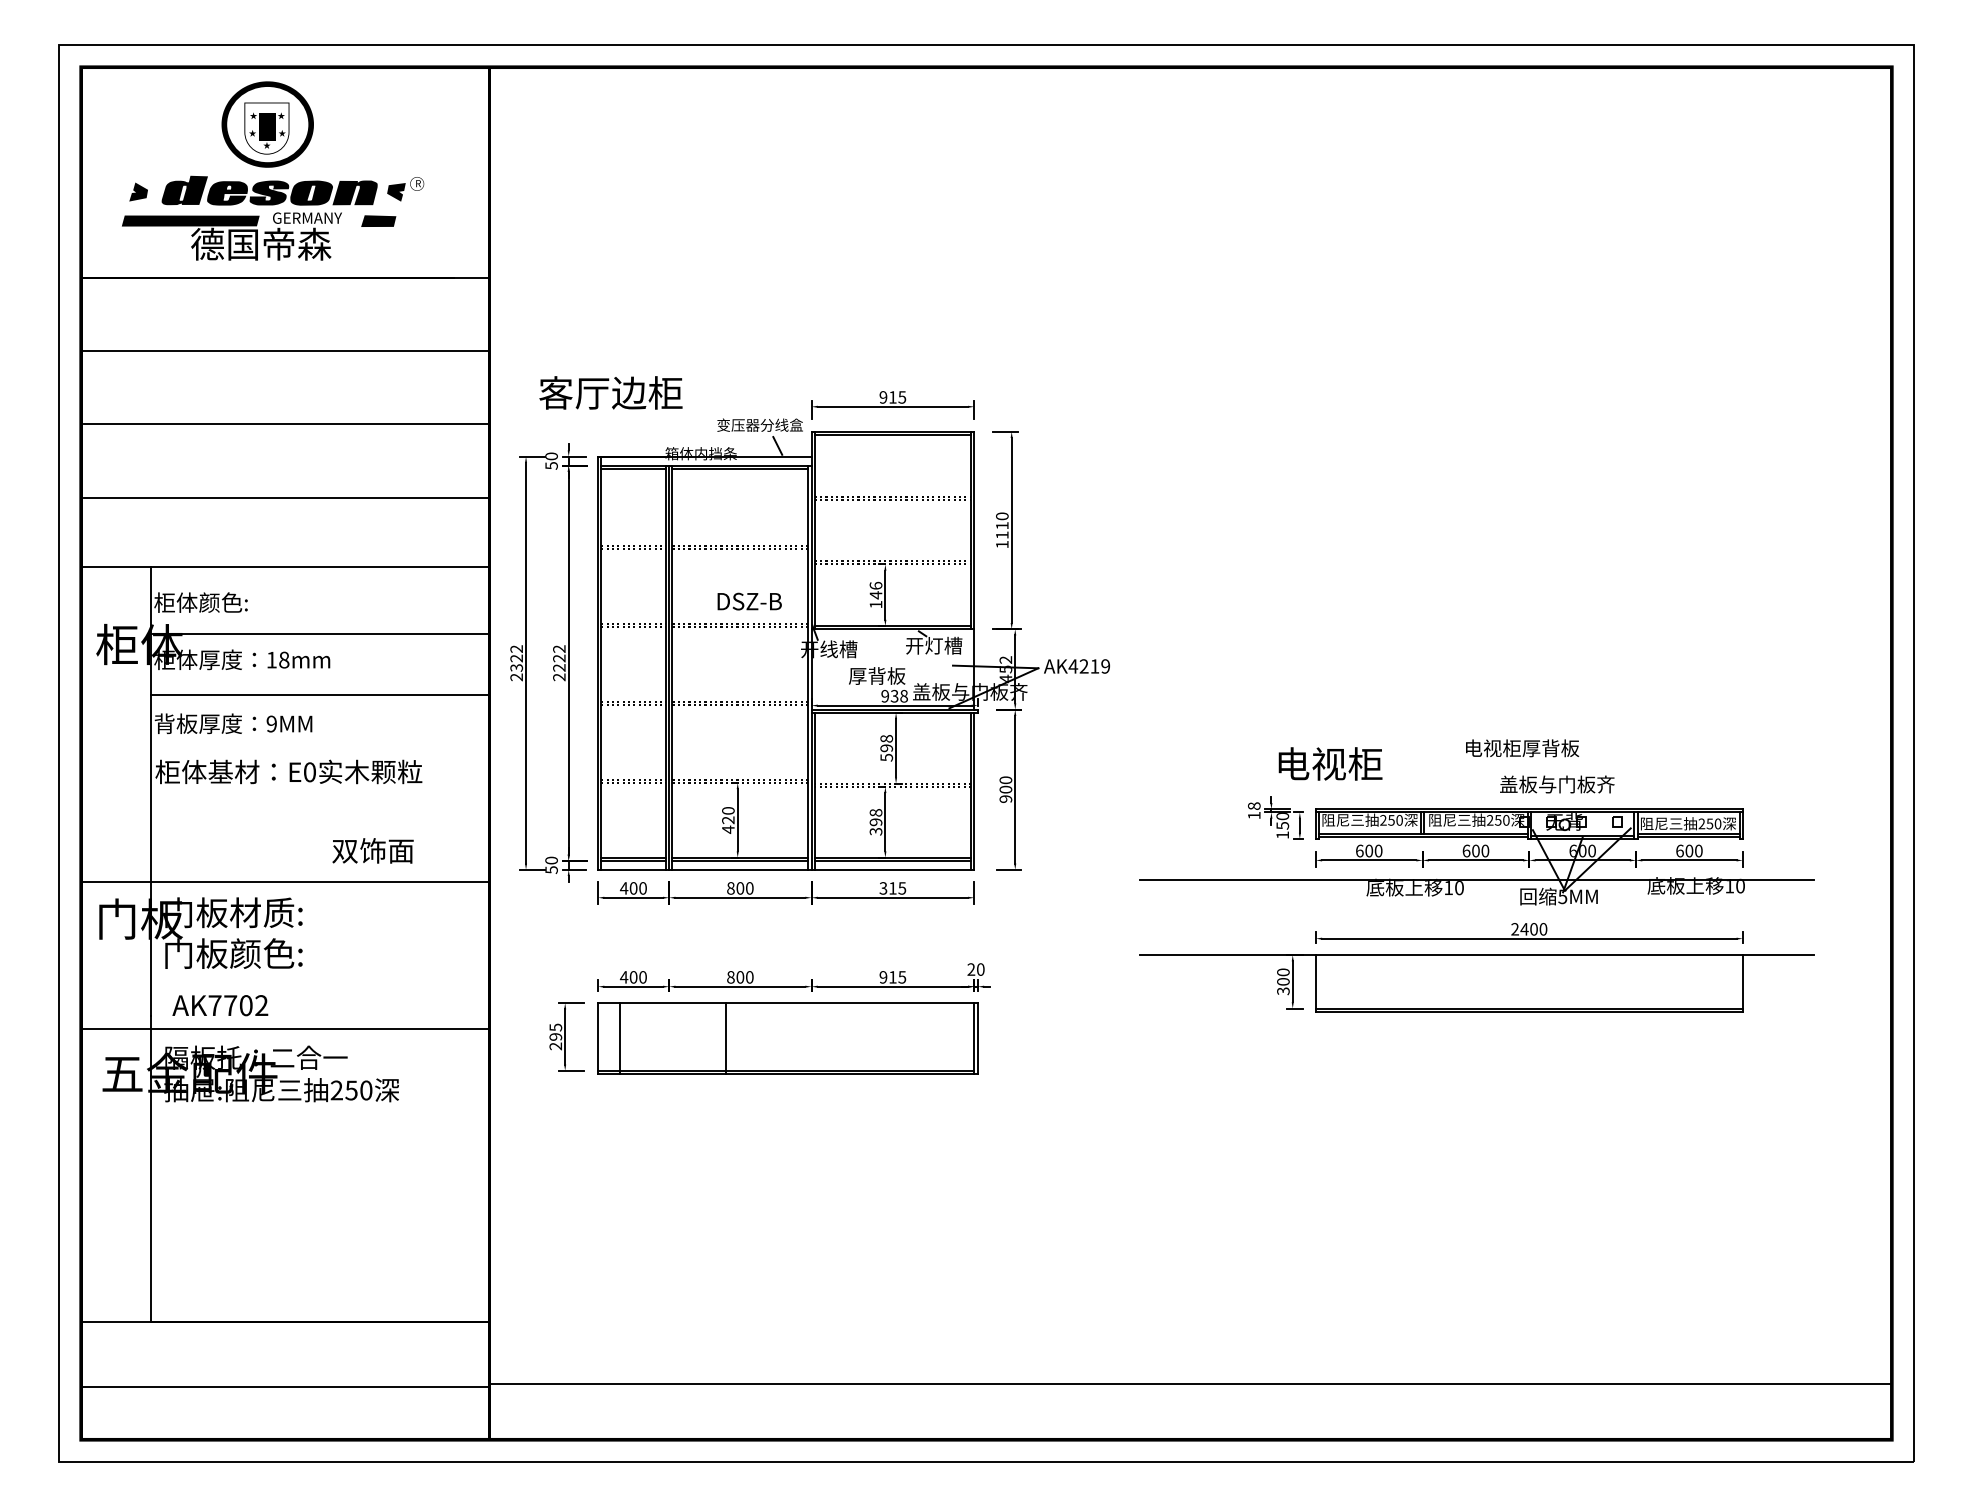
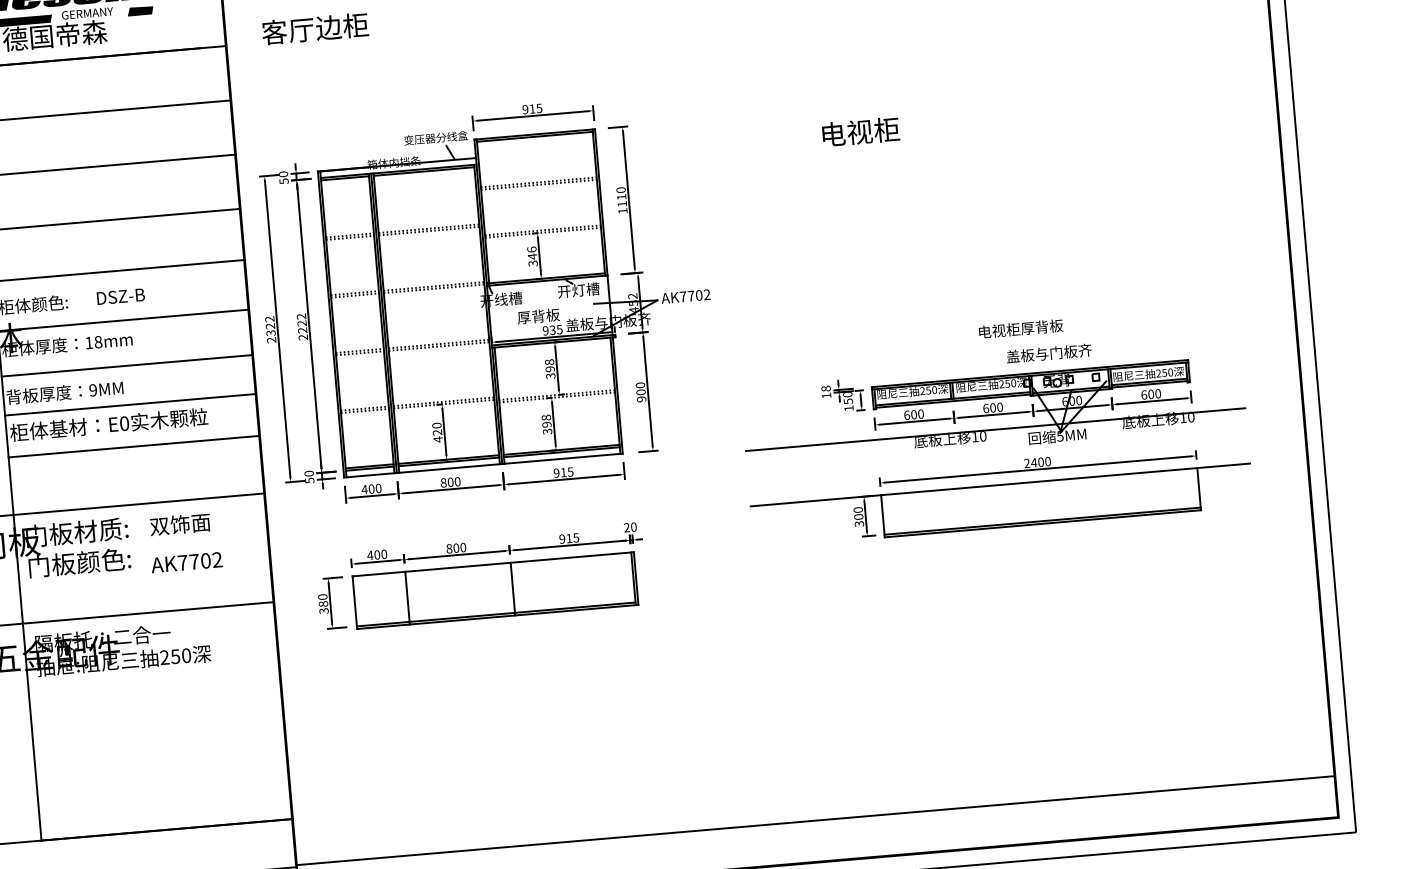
text: (610, 392) -> (314, 28), moved
text: (749, 601) -> (120, 296), moved
text: (875, 604) -> (532, 263), 146 -> 346
text: (1089, 666) -> (695, 295), AK4219 -> AK7702
text: (903, 696) -> (559, 329), 938 -> 935
line: (319, 747) -> (130, 404), added
text: (886, 757) -> (550, 376), 598 -> 398
text: (1330, 763) -> (860, 131), moved
line: (319, 804) -> (133, 446), added
text: (372, 850) -> (179, 524), moved
text: (883, 888) -> (556, 473), 315 -> 915
text: (220, 1005) -> (186, 562), moved
text: (555, 1036) -> (323, 603), 295 -> 380
line: (620, 1038) -> (407, 597), moved
line: (725, 1038) -> (512, 588), moved

